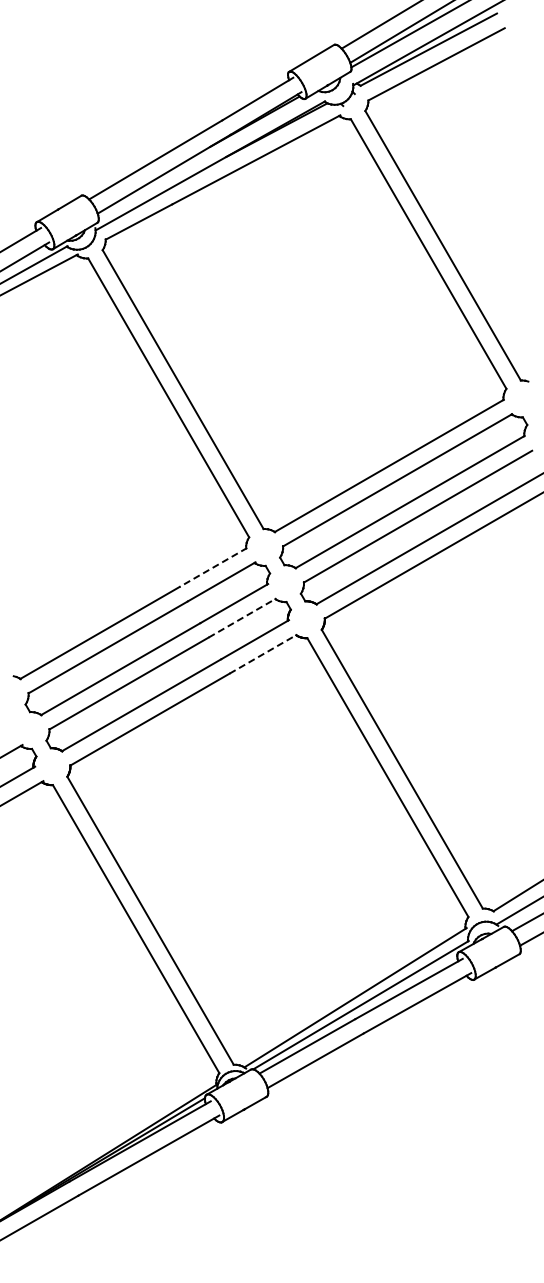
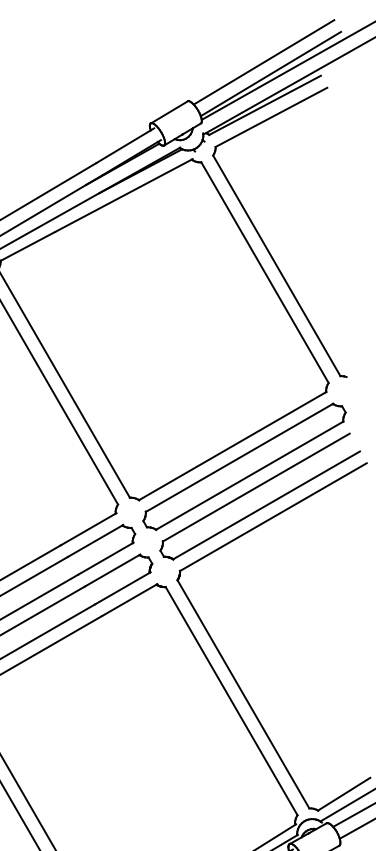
line: (212, 567) -> (88, 529), dashed -> solid
line: (242, 617) -> (112, 570), dashed -> solid
line: (263, 653) -> (129, 599), dashed -> solid

